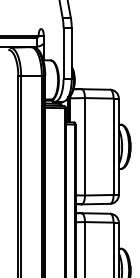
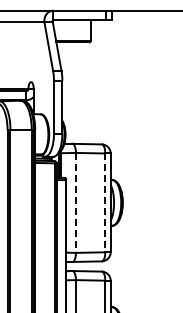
line: (84, 146) -> (75, 202), solid -> dashed
line: (113, 147) -> (105, 203), solid -> dashed

